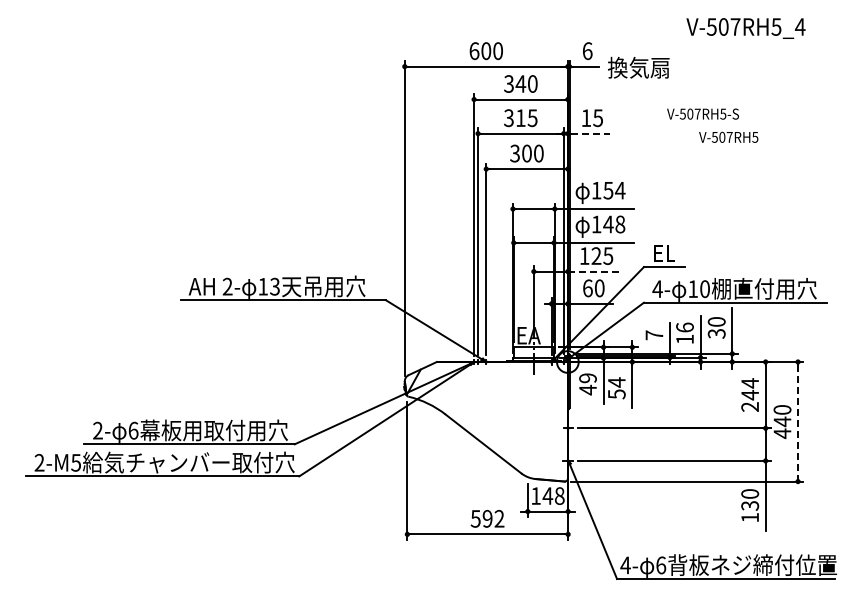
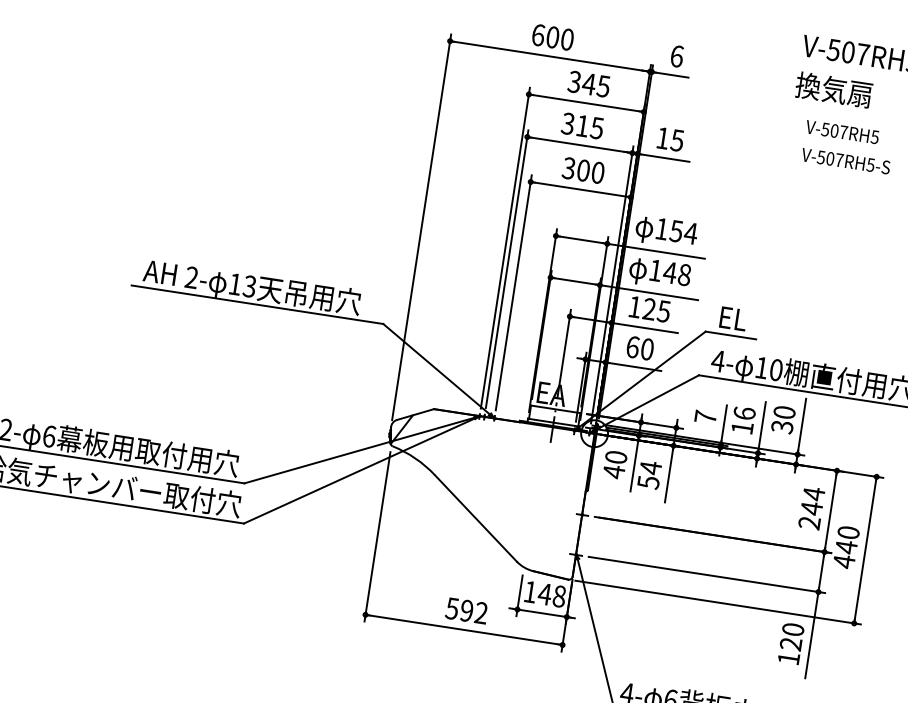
text: (638, 67) -> (833, 89), moved
text: (532, 83) -> (603, 85), 340 -> 345
text: (702, 113) -> (845, 160), moved
line: (590, 133) -> (665, 157), dashed -> solid
text: (728, 136) -> (842, 131), moved
line: (595, 271) -> (645, 327), dashed -> solid
text: (587, 378) -> (615, 457), 49 -> 40
line: (798, 421) -> (866, 549), dashed -> solid
text: (750, 505) -> (791, 643), 130 -> 120

